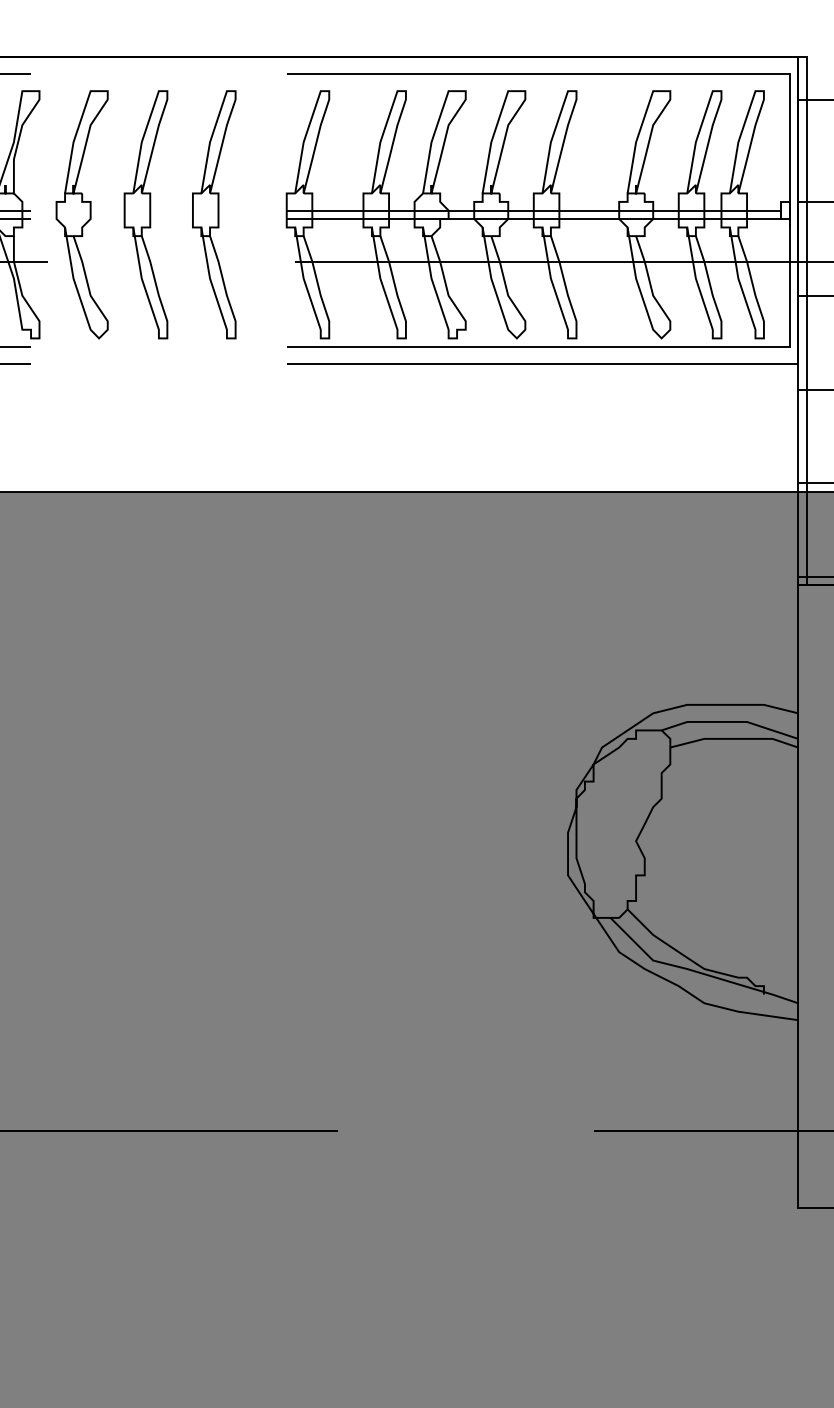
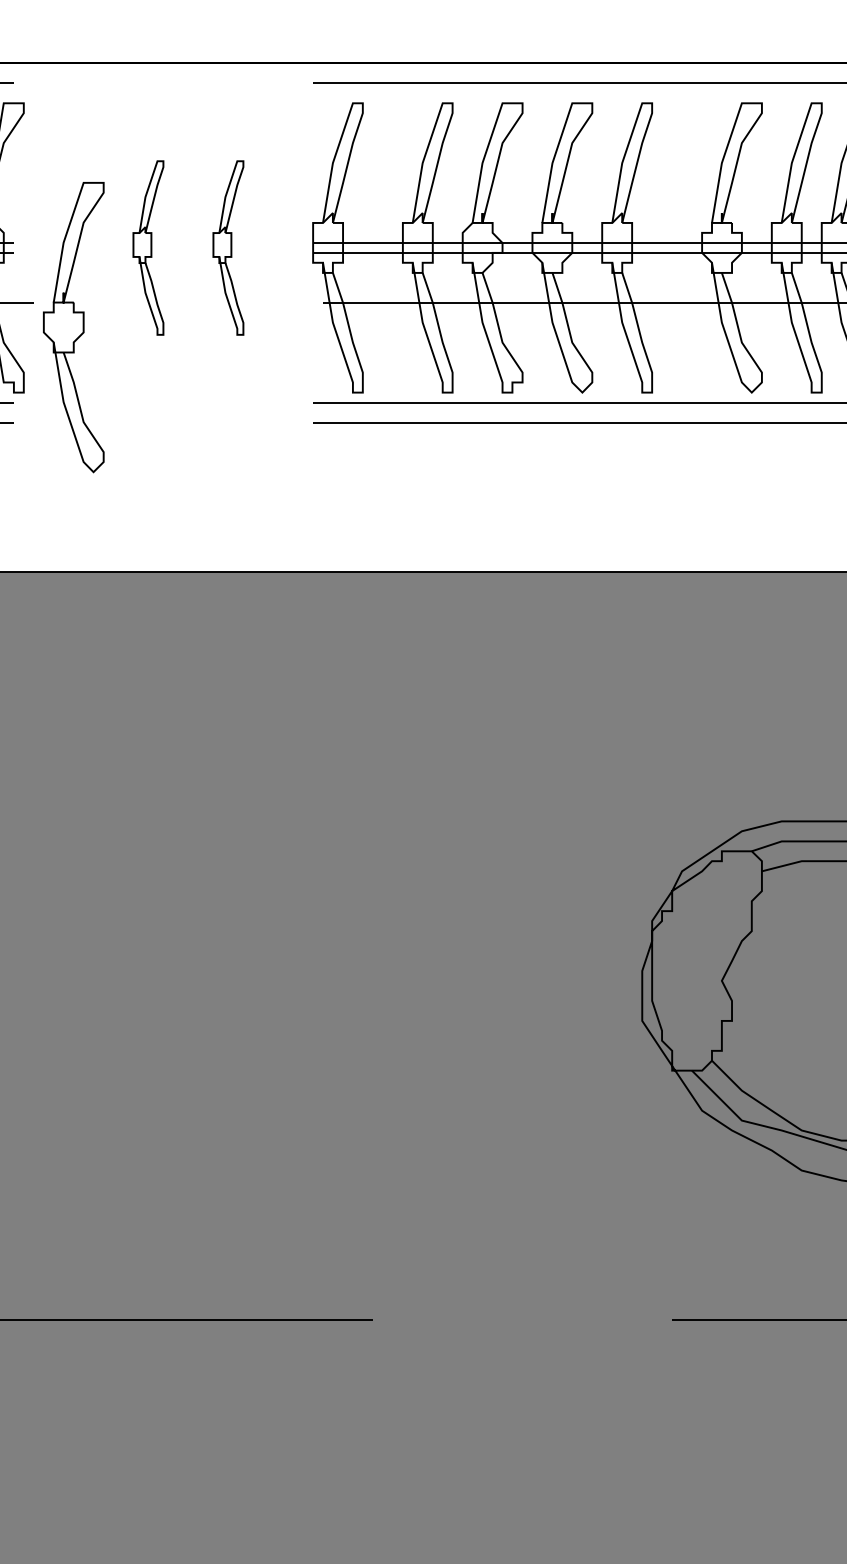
part: (81, 214) -> (72, 327), moved
part: (145, 214) -> (147, 247), size x0.6
part: (214, 214) -> (228, 247), size x0.6

